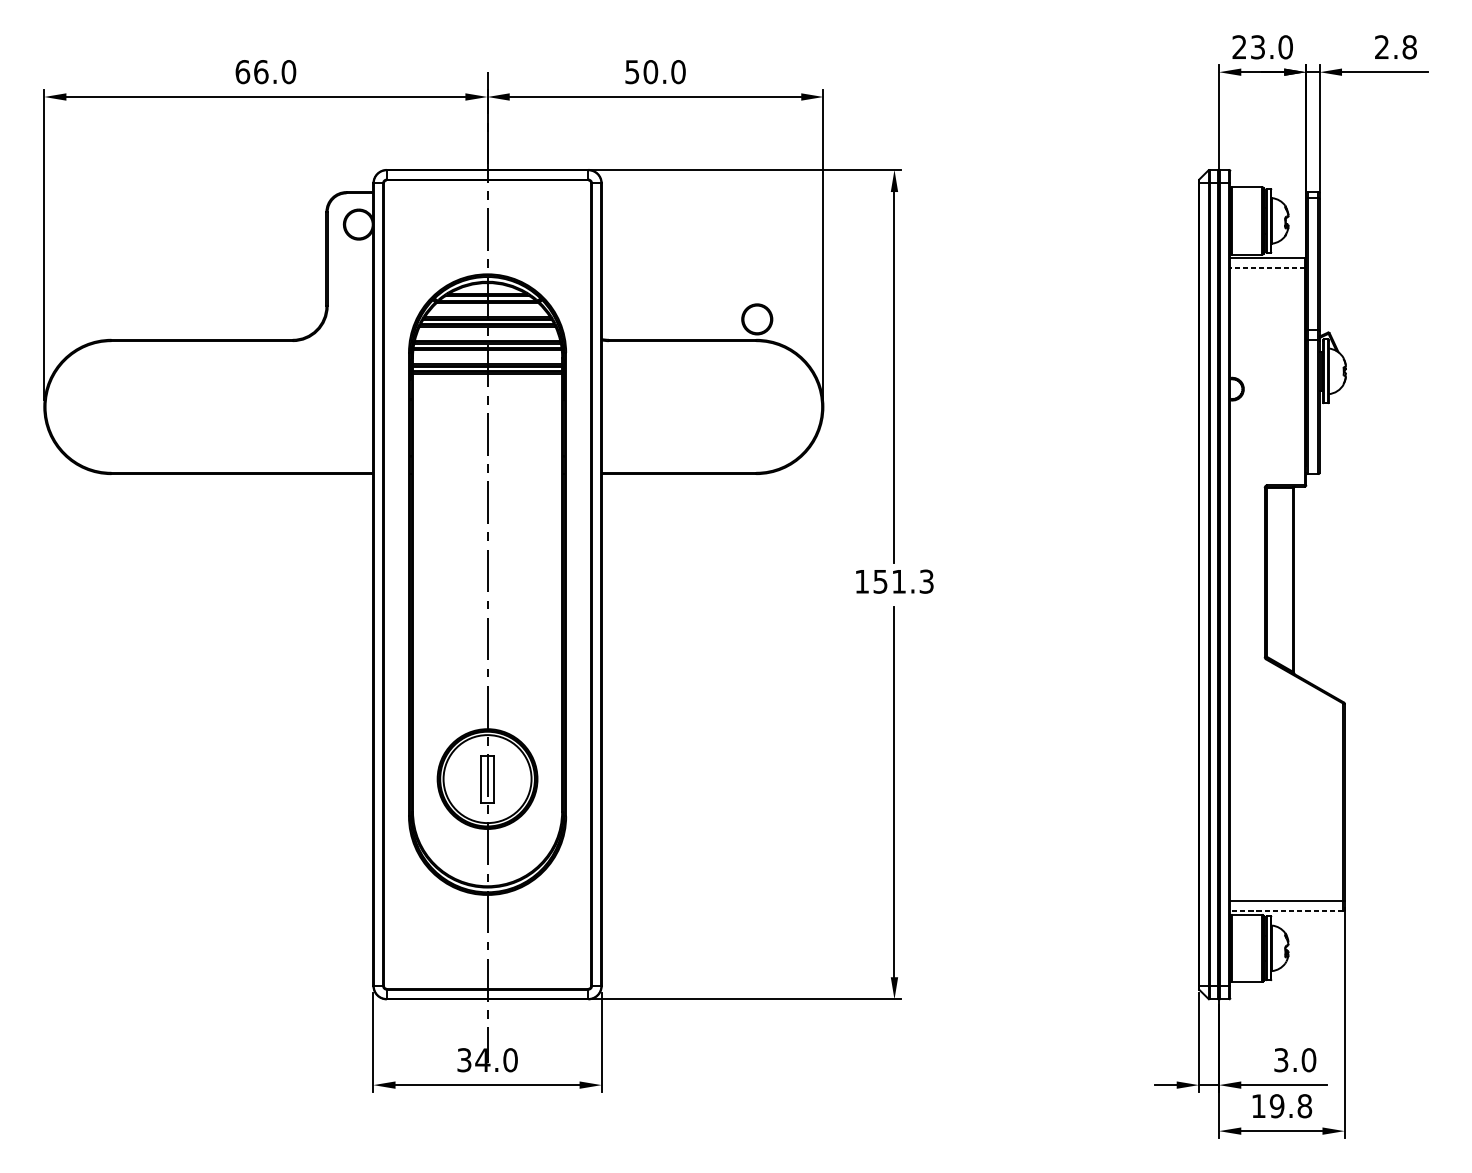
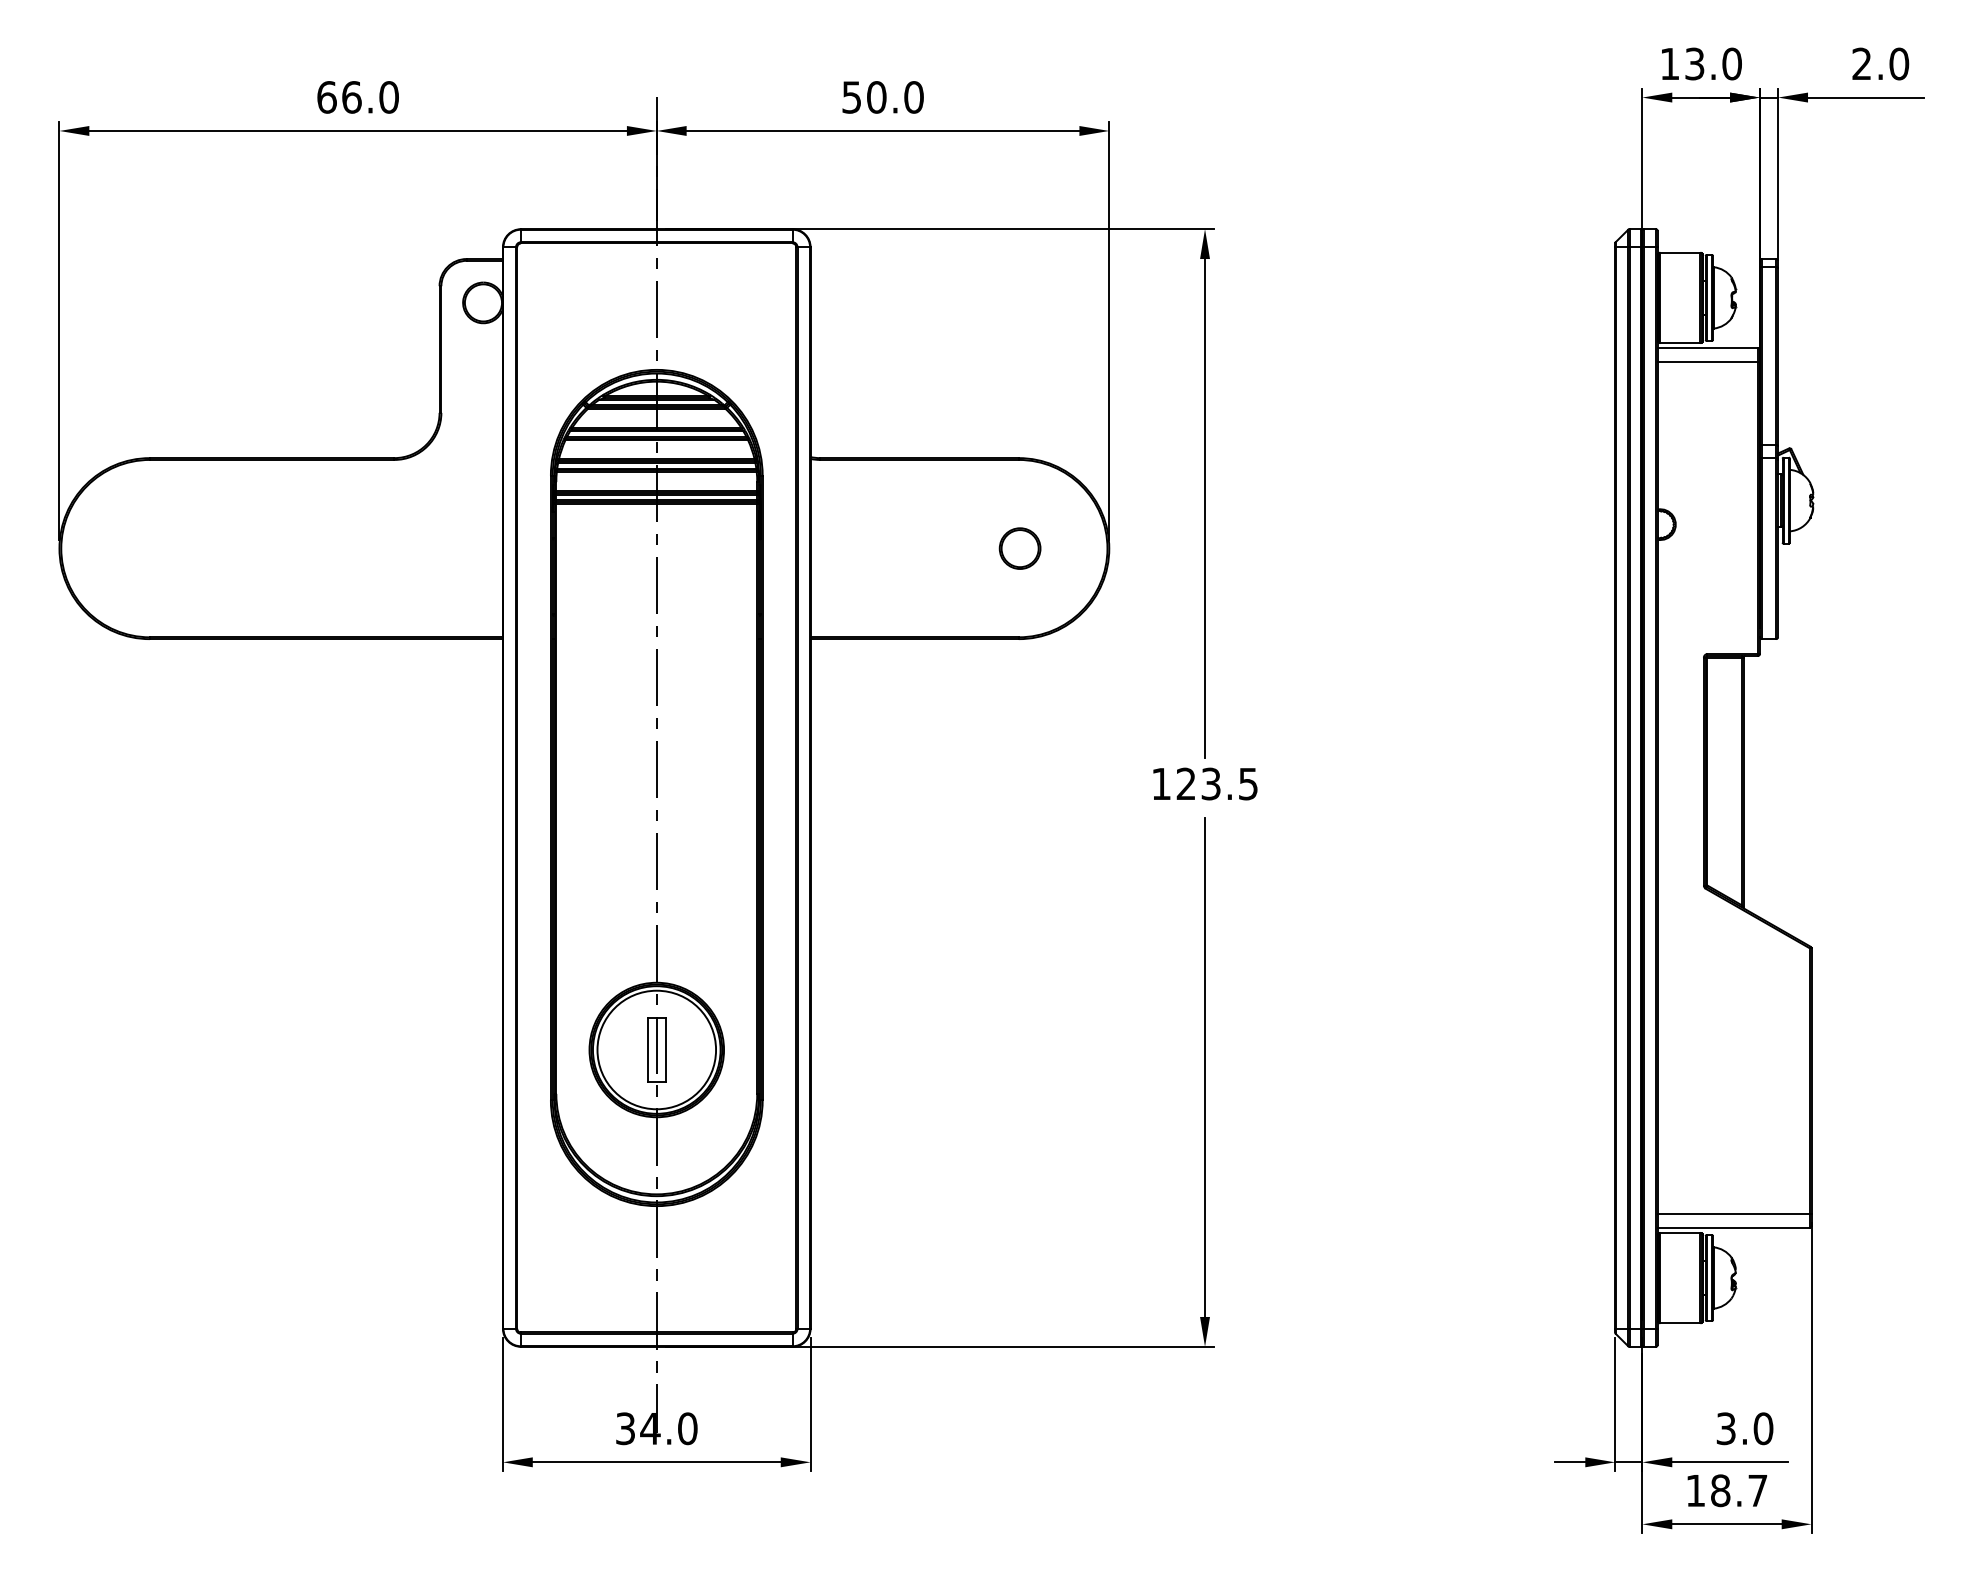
text: (1239, 46) -> (1669, 63), 23.0 -> 13.0
text: (1409, 46) -> (1899, 63), 2.8 -> 2.0
line: (1267, 268) -> (1707, 361), dashed -> solid
part: (756, 319) -> (1019, 548), moved
text: (902, 581) -> (1216, 783), 151.3 -> 123.5
line: (1286, 910) -> (1733, 1227), dashed -> solid
text: (1290, 1106) -> (1738, 1490), 19.8 -> 18.7

